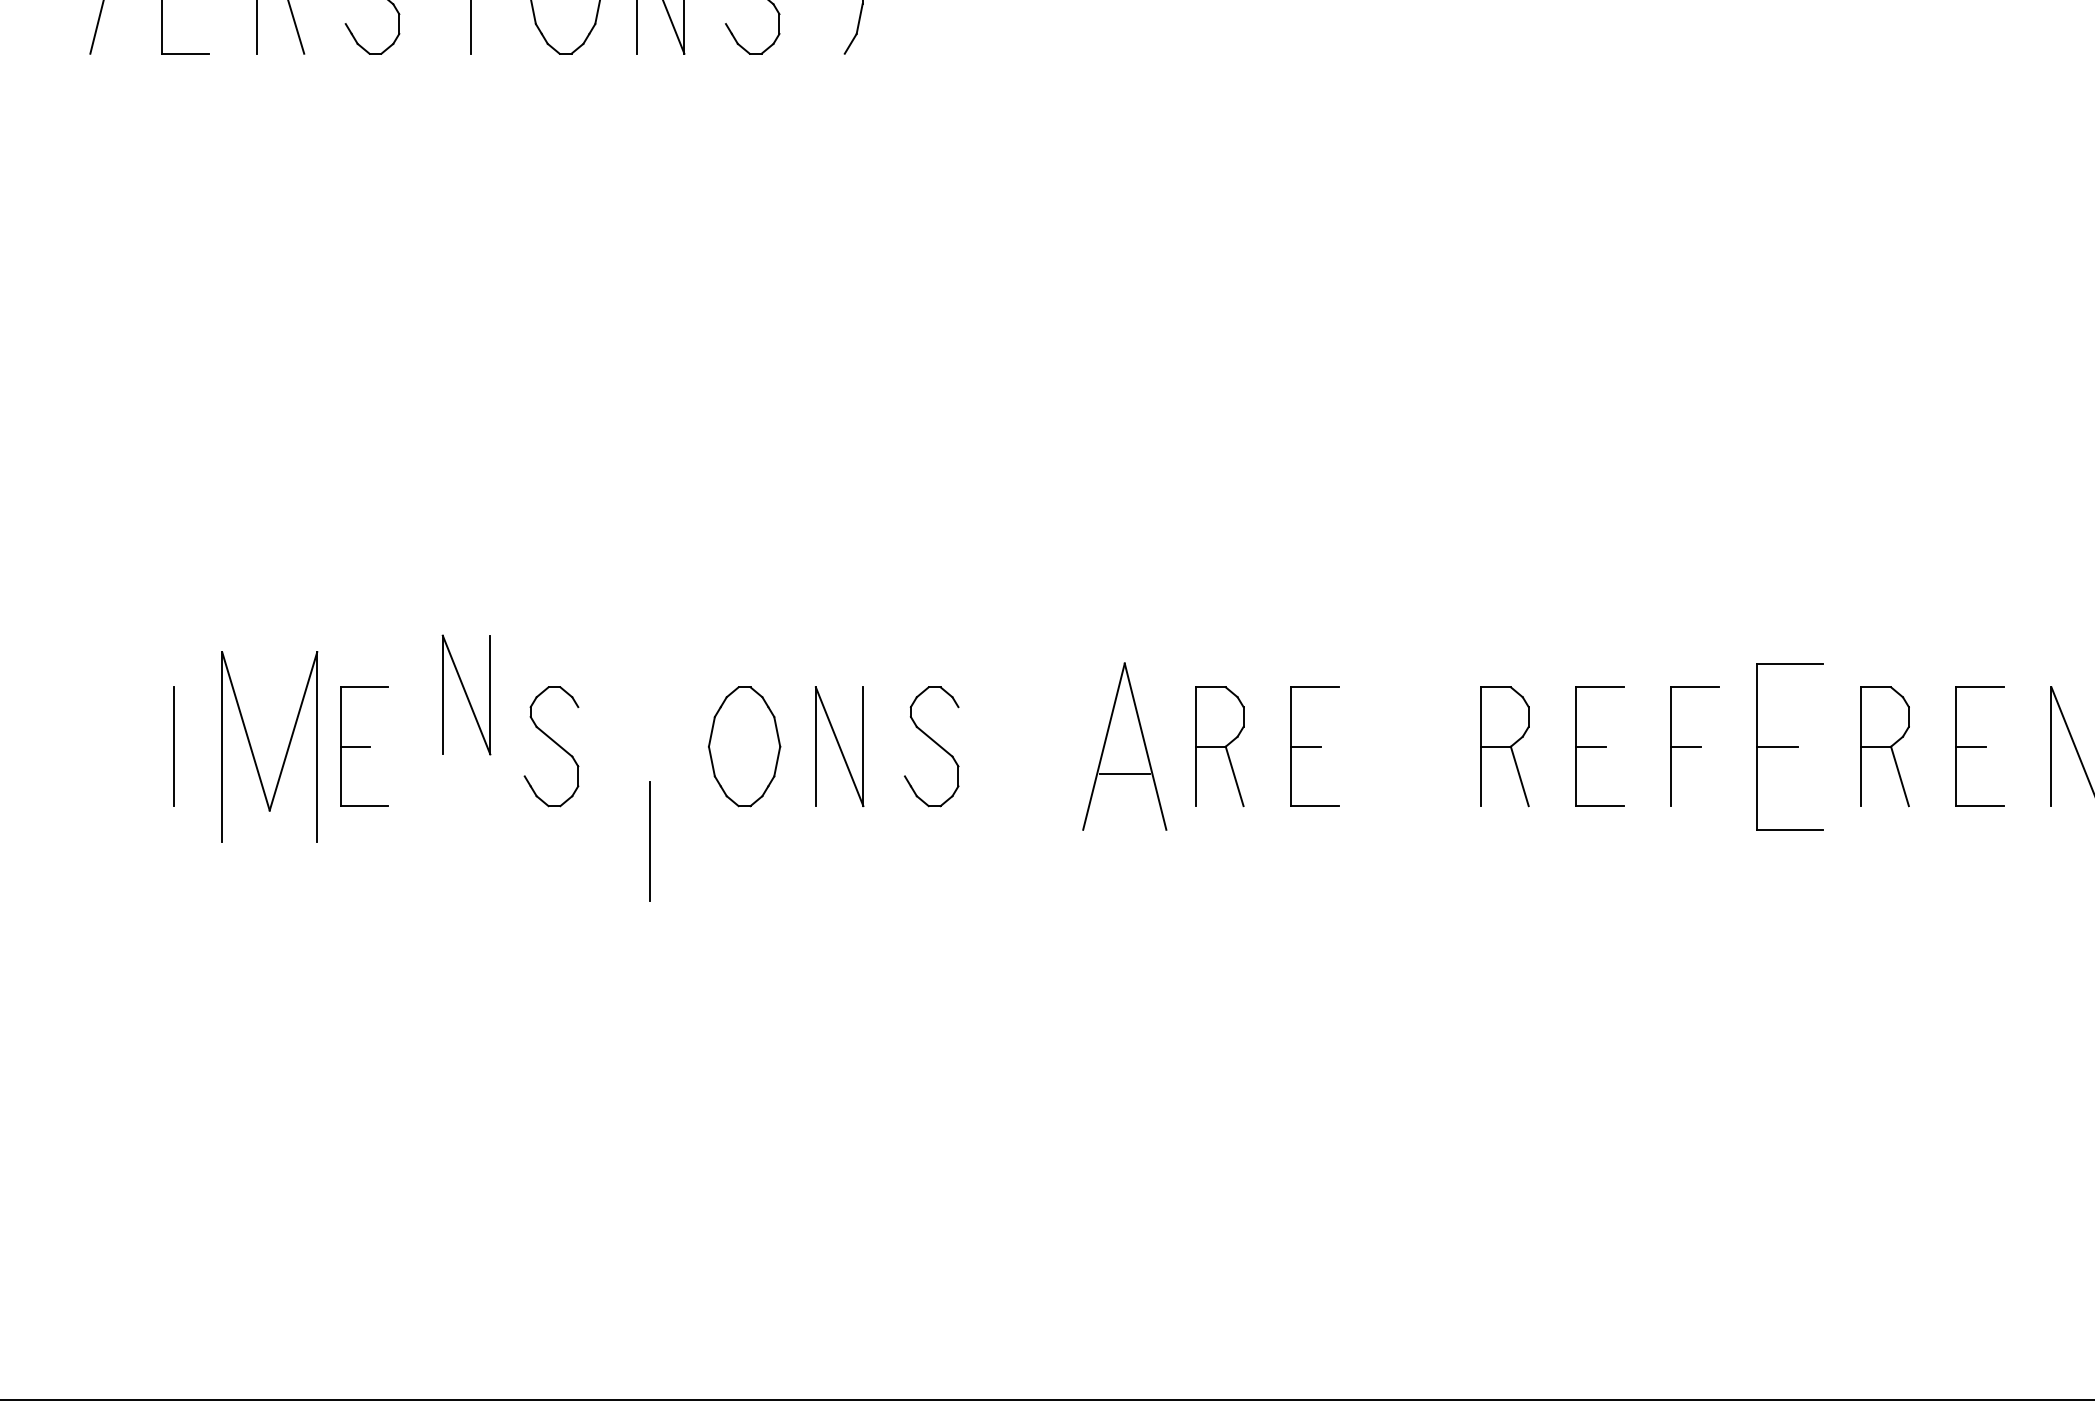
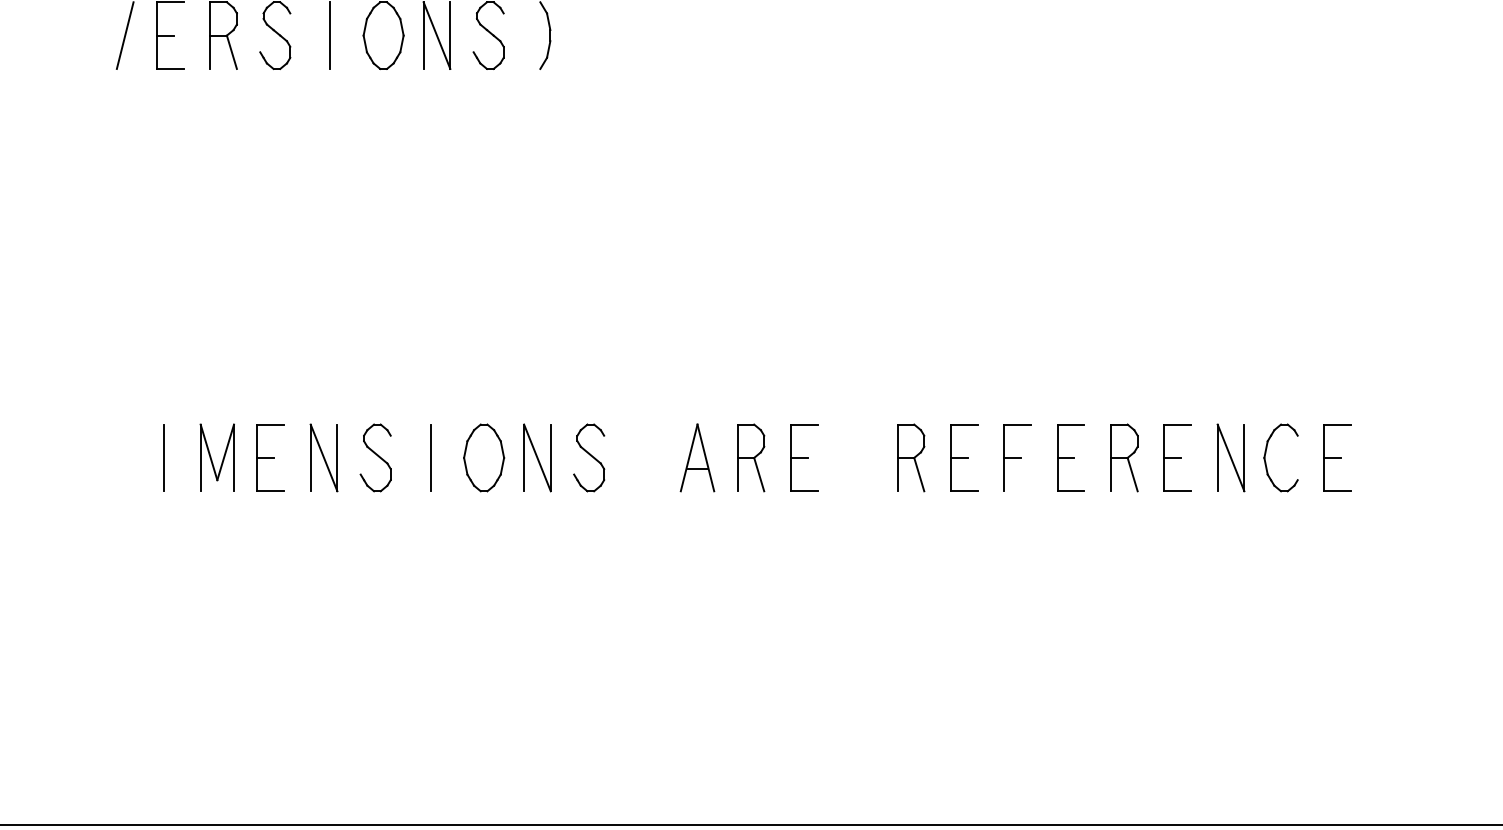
part: (465, 694) -> (323, 457), moved
part: (267, 745) -> (216, 457), size x0.62
part: (1124, 745) -> (697, 457), size x0.71
part: (1789, 745) -> (1070, 457), size x0.71
line: (649, 840) -> (430, 457), moved

